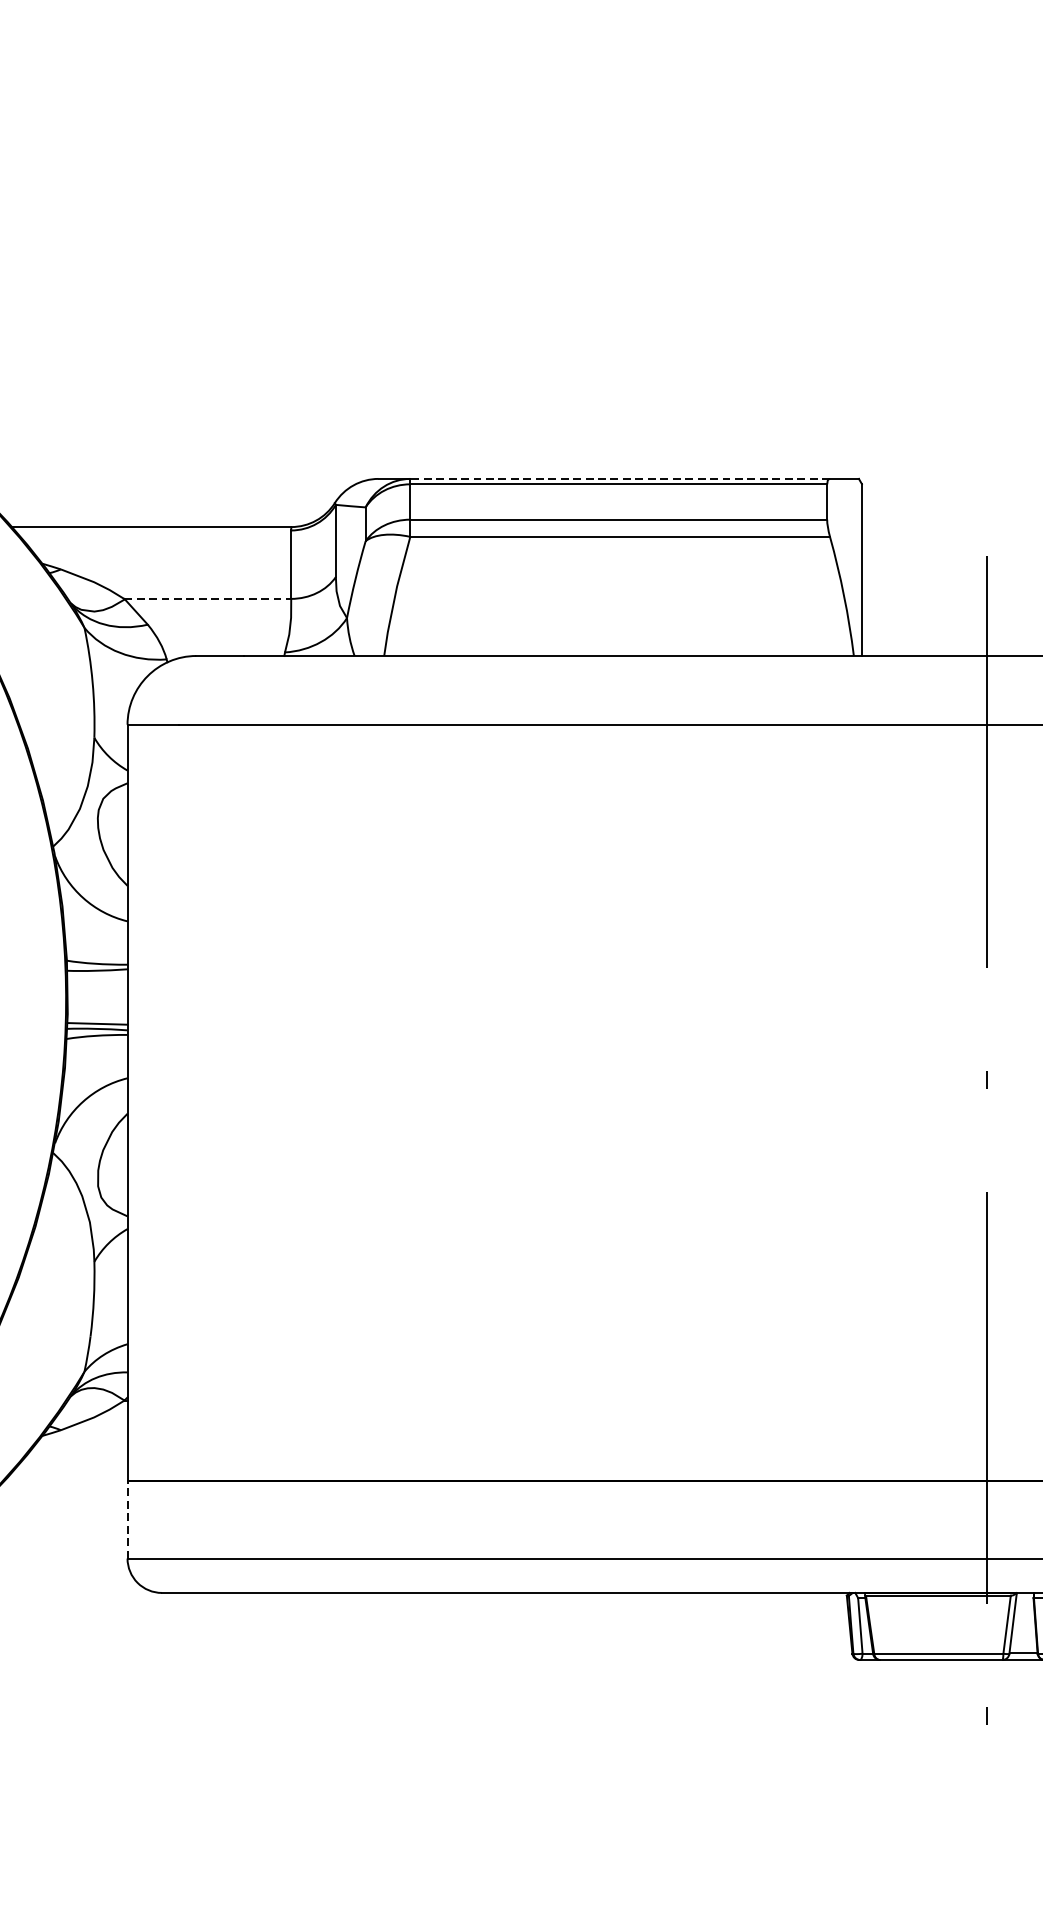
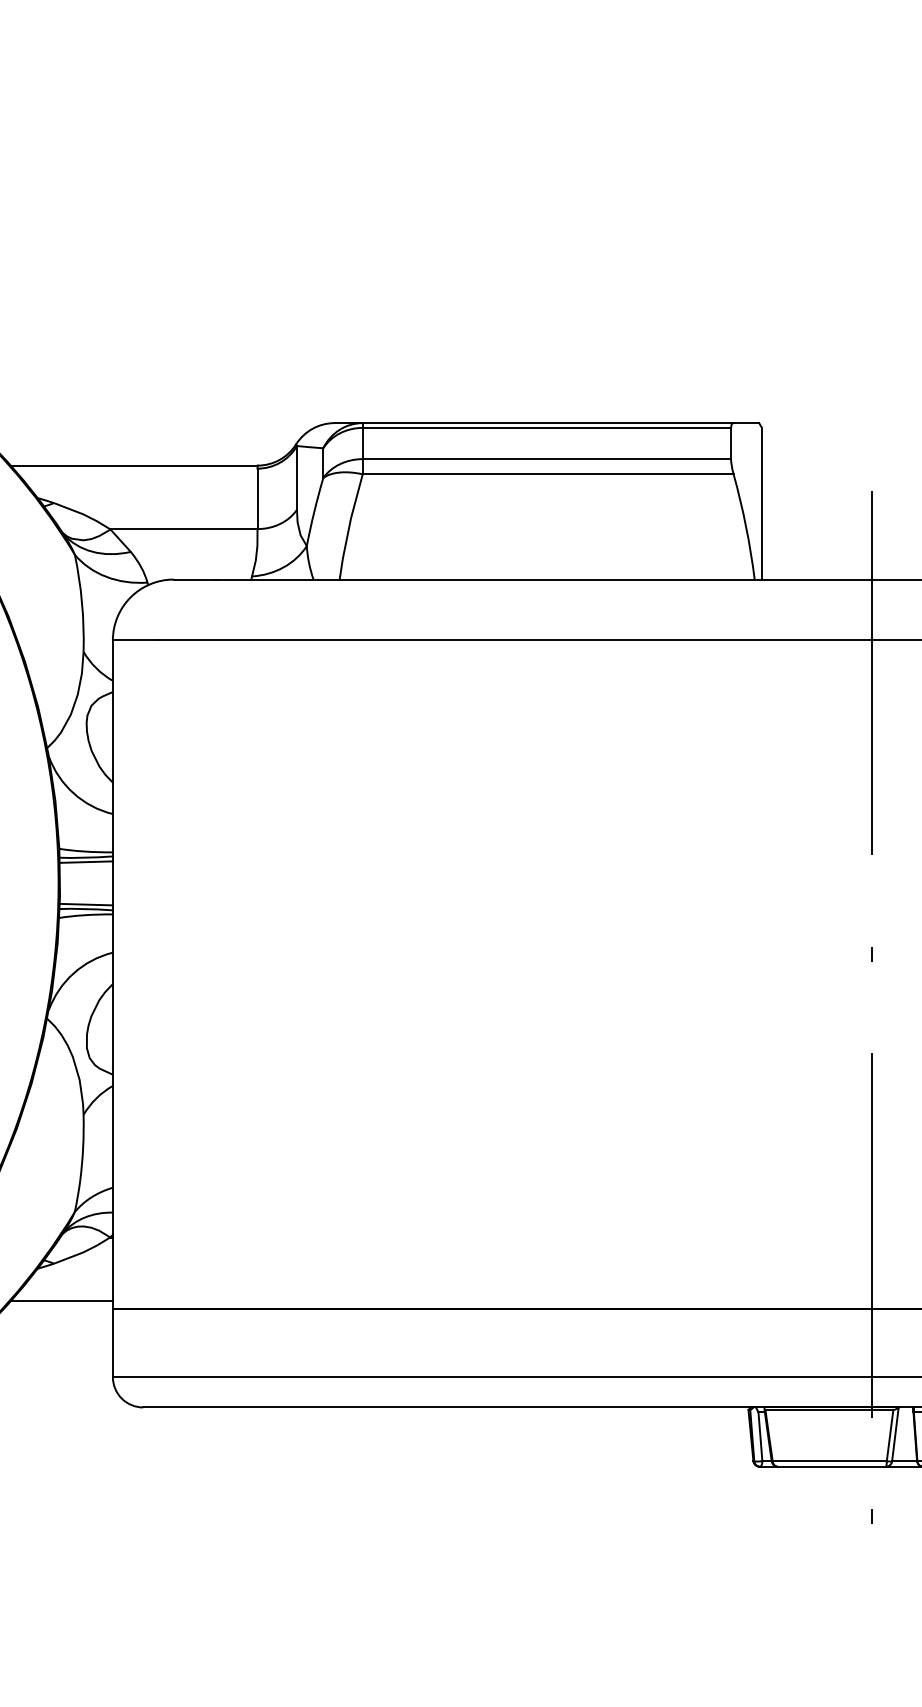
line: (619, 479) -> (547, 423), dashed -> solid
line: (207, 599) -> (183, 529), dashed -> solid
line: (96, 975) -> (85, 861), added
line: (69, 1473) -> (61, 1301), added
line: (127, 1519) -> (112, 1342), dashed -> solid

